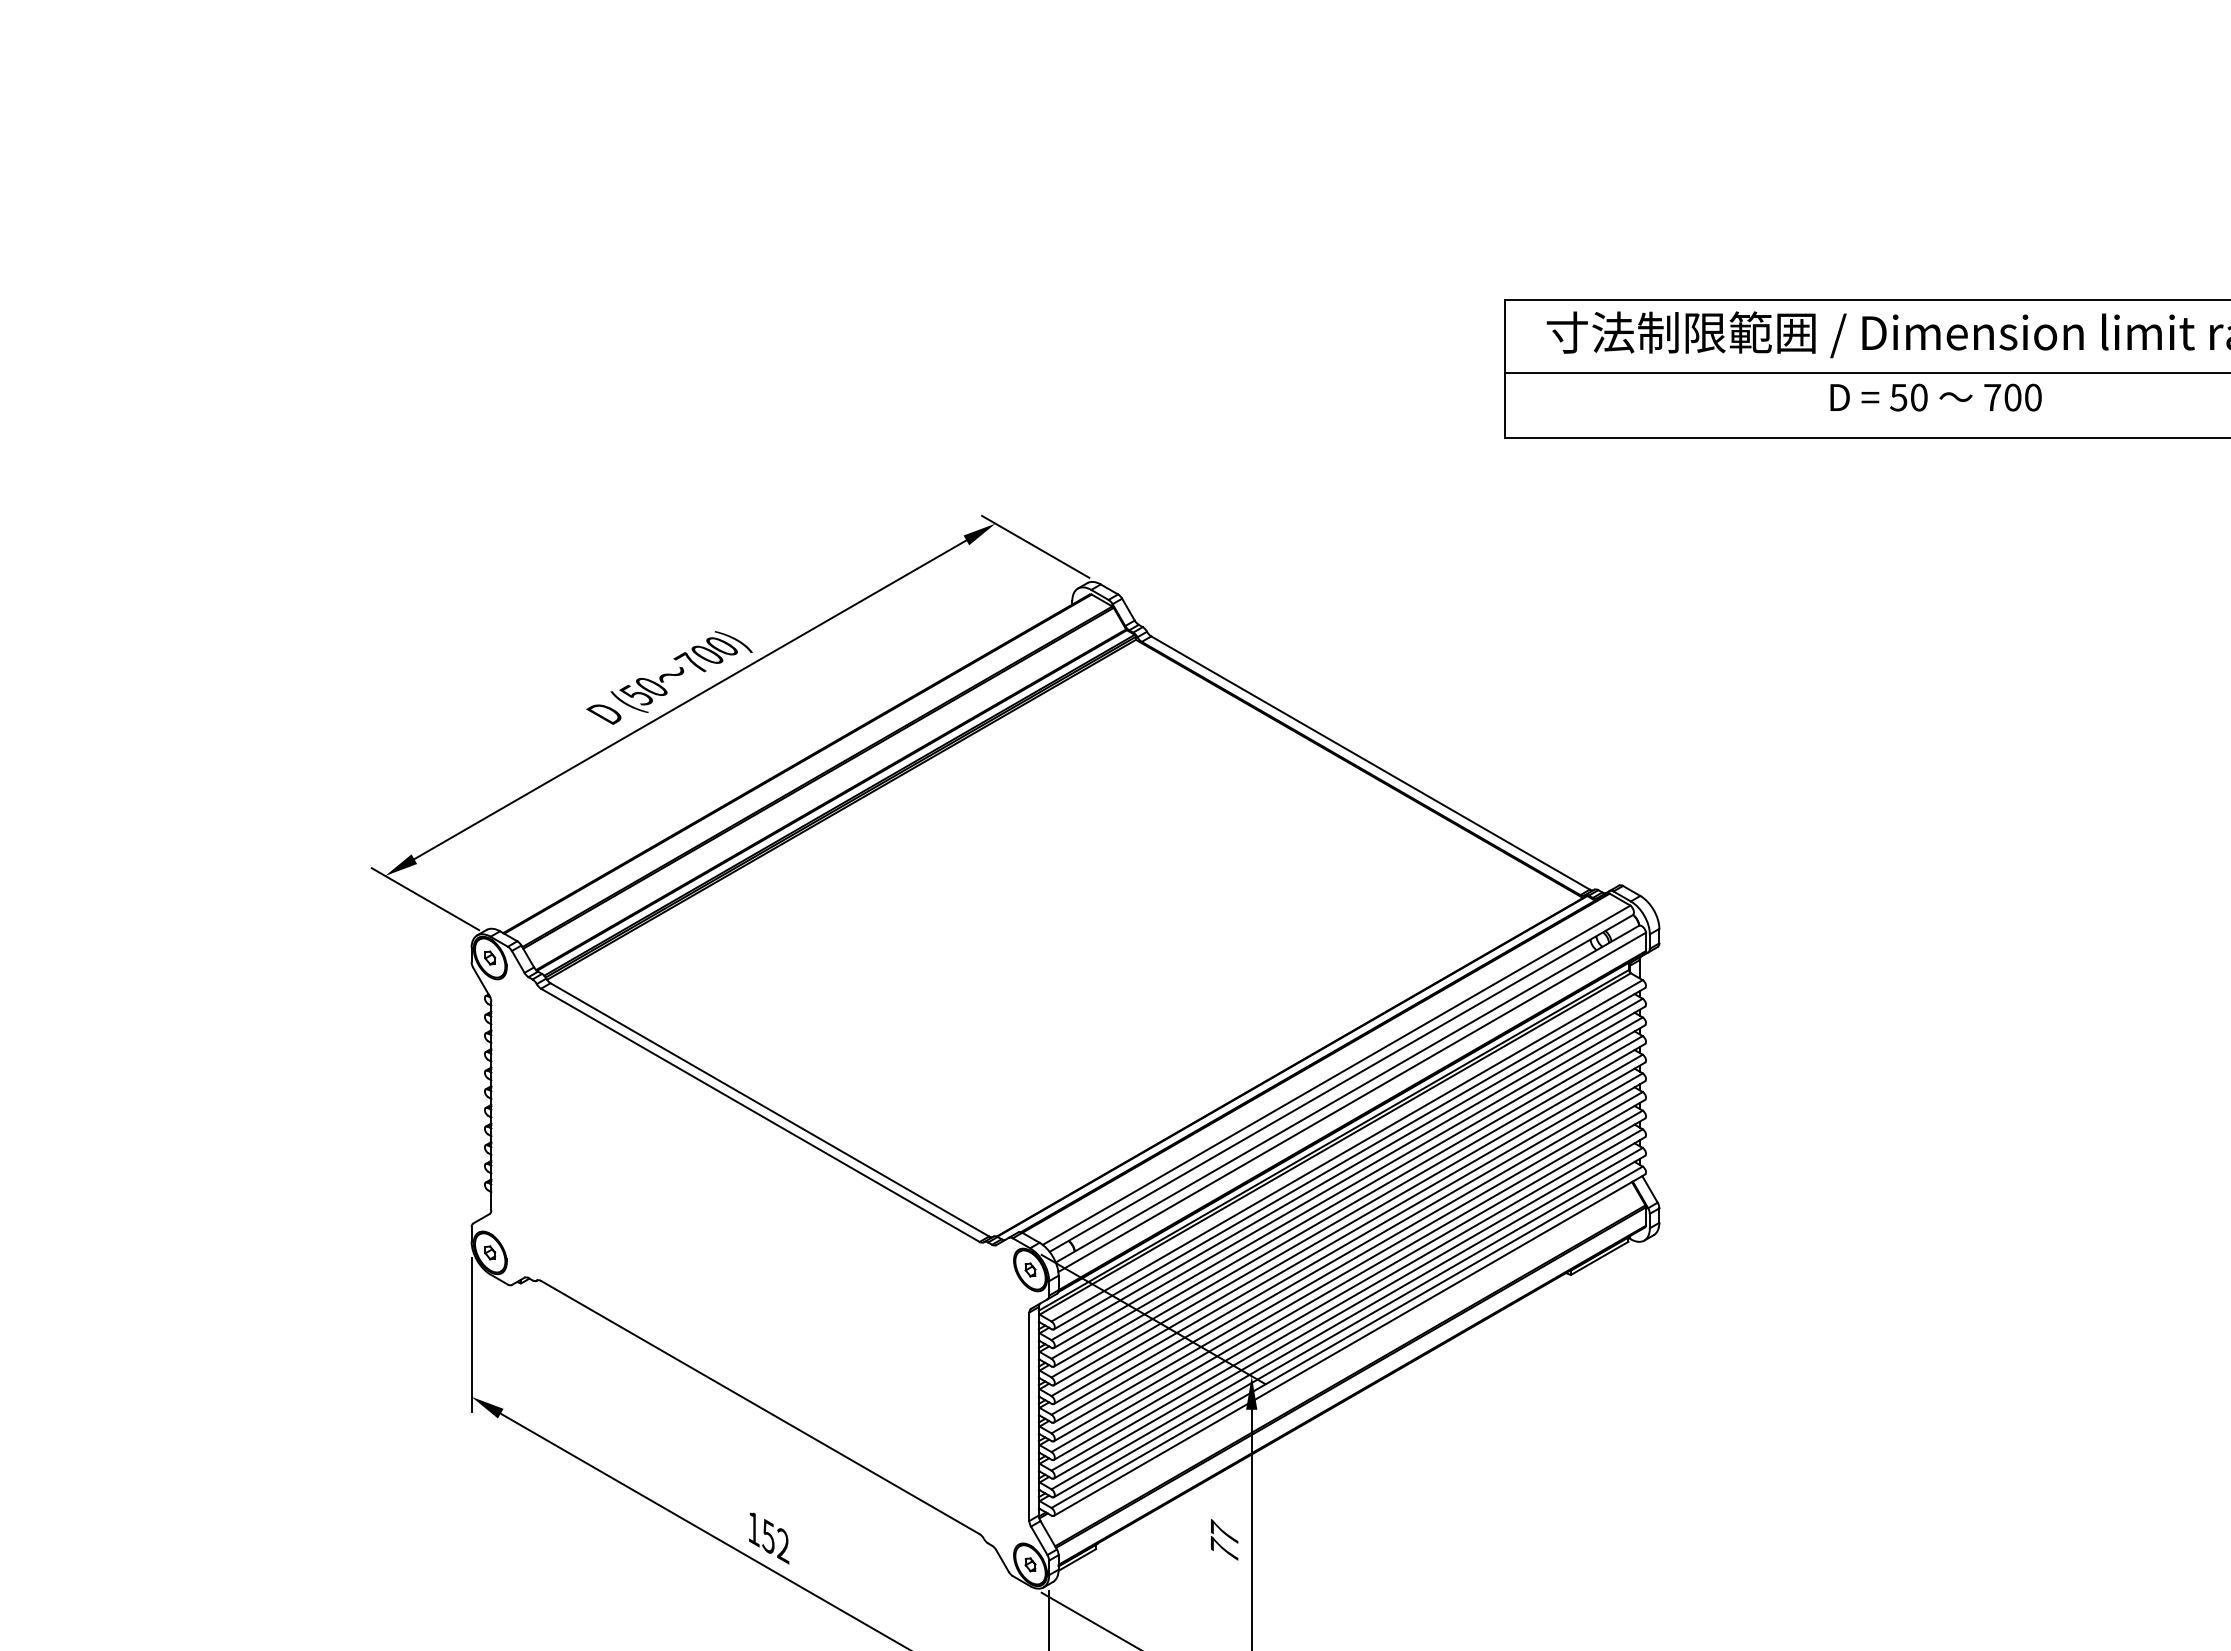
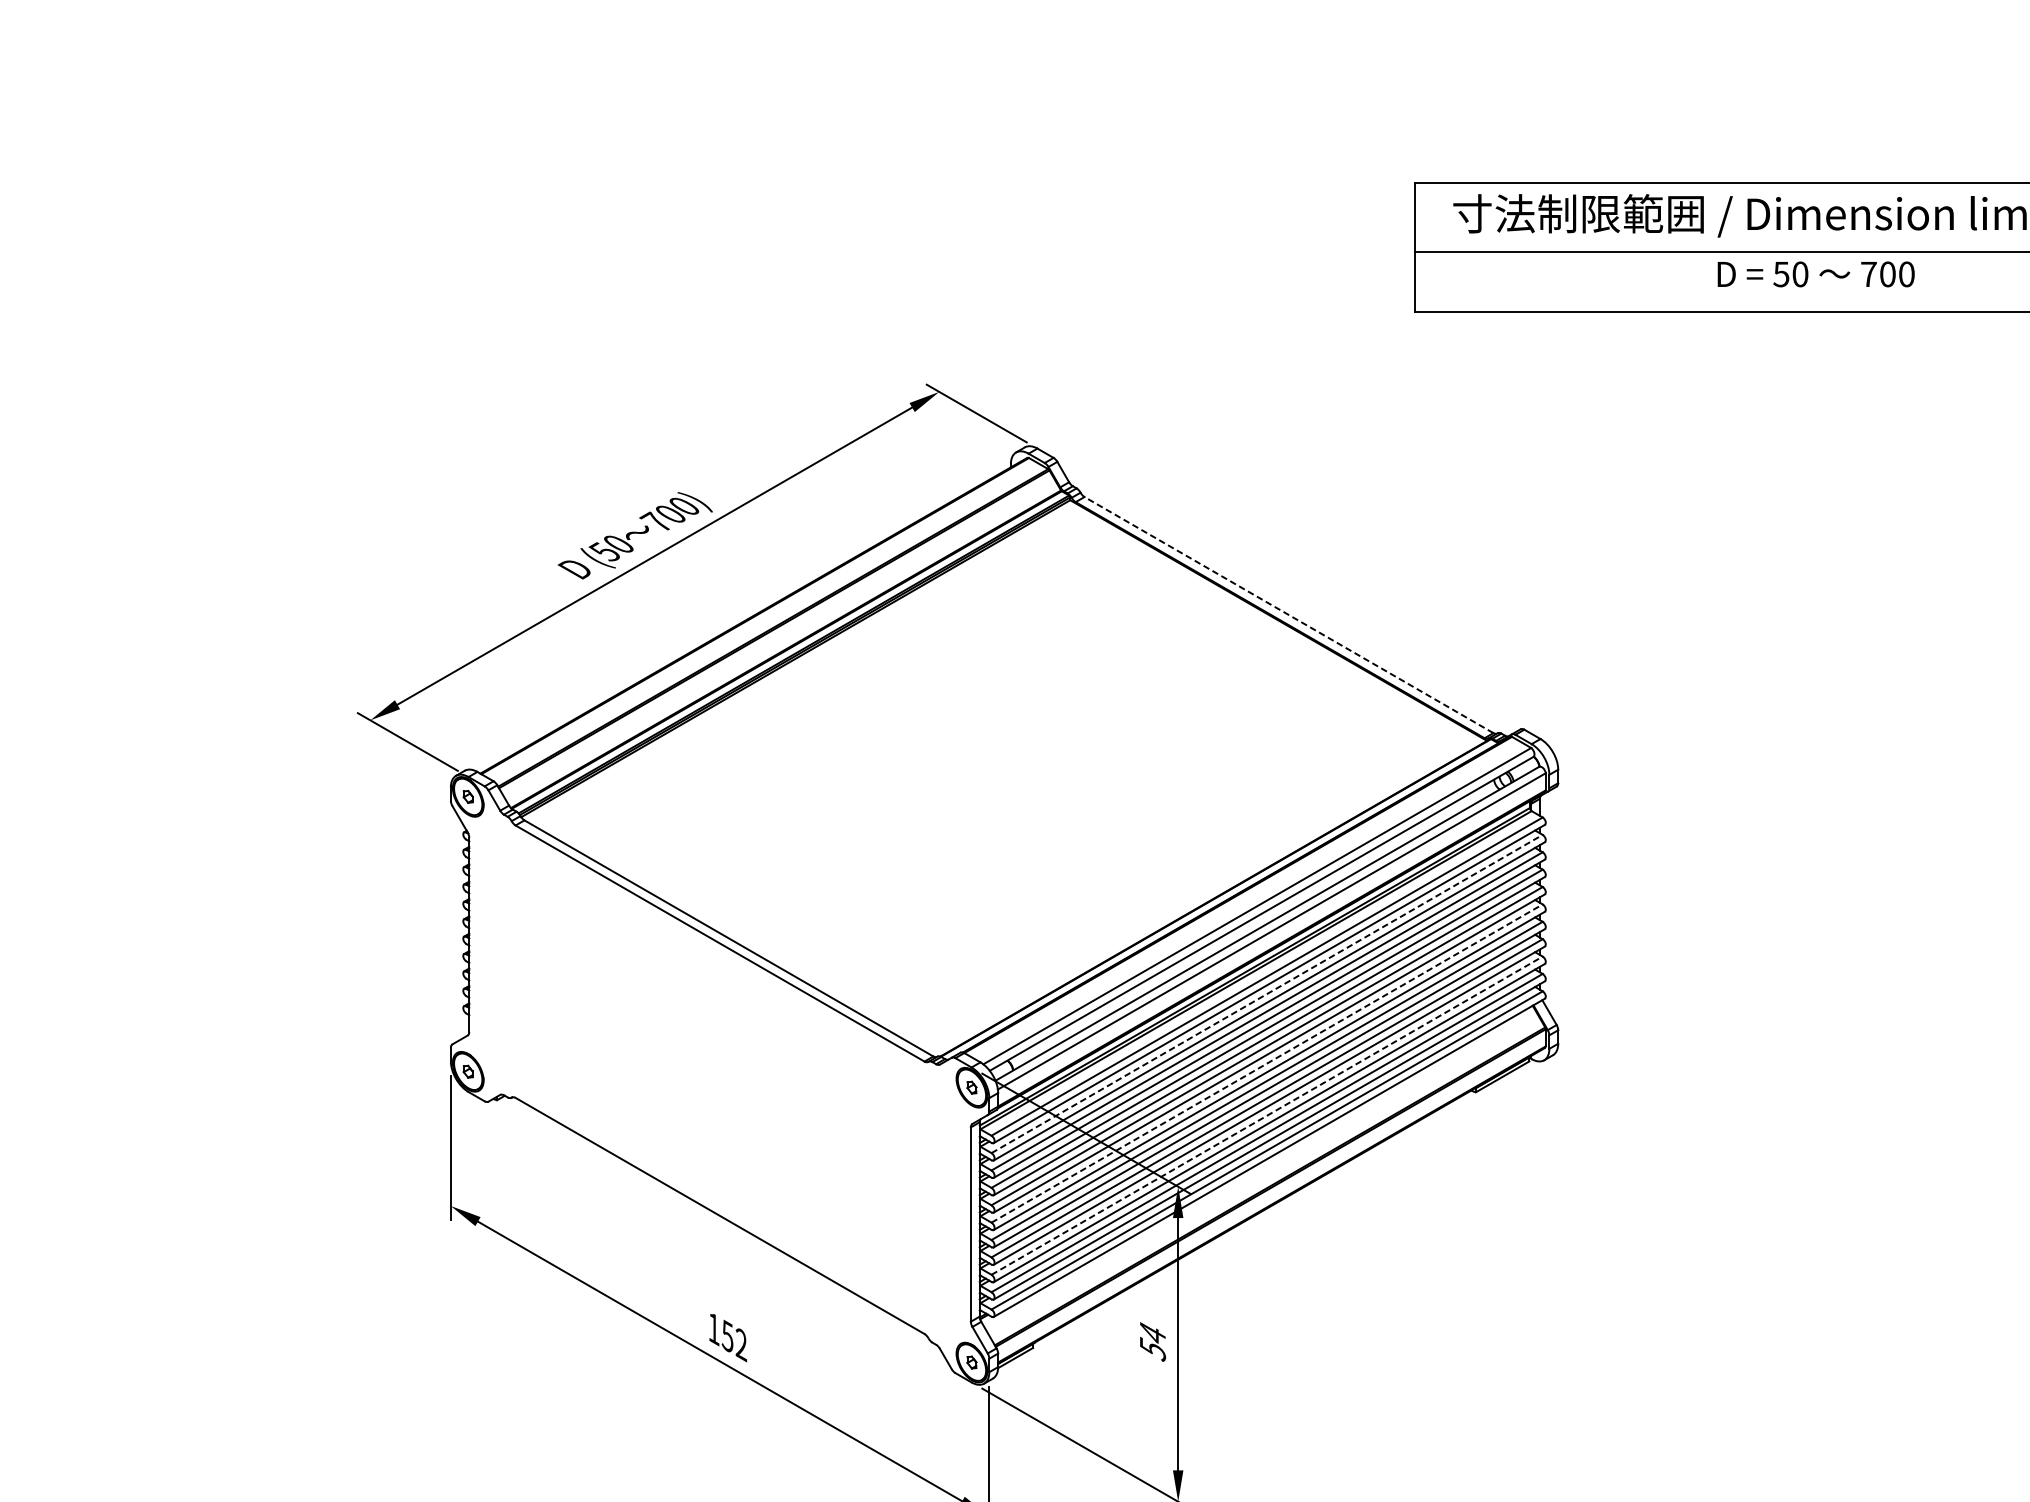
line: (1370, 762) -> (1288, 614), solid -> dashed
line: (1347, 1169) -> (1267, 994), solid -> dashed
line: (1347, 1243) -> (1267, 1063), solid -> dashed
line: (1347, 1299) -> (1267, 1115), solid -> dashed
text: (1224, 1541) -> (1152, 1340), 77 -> 54

